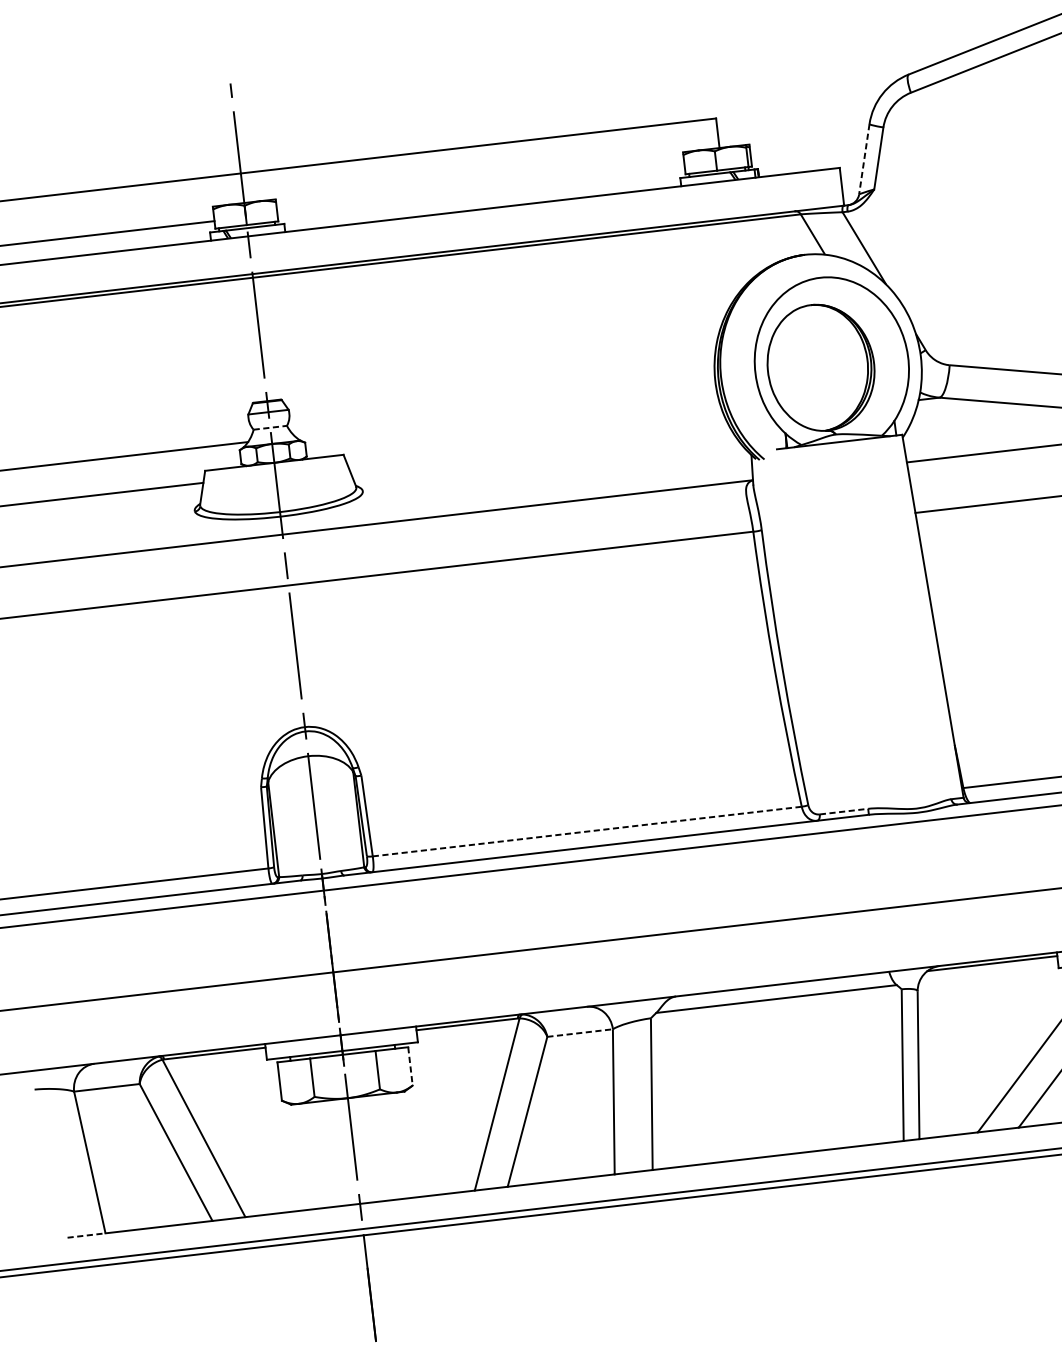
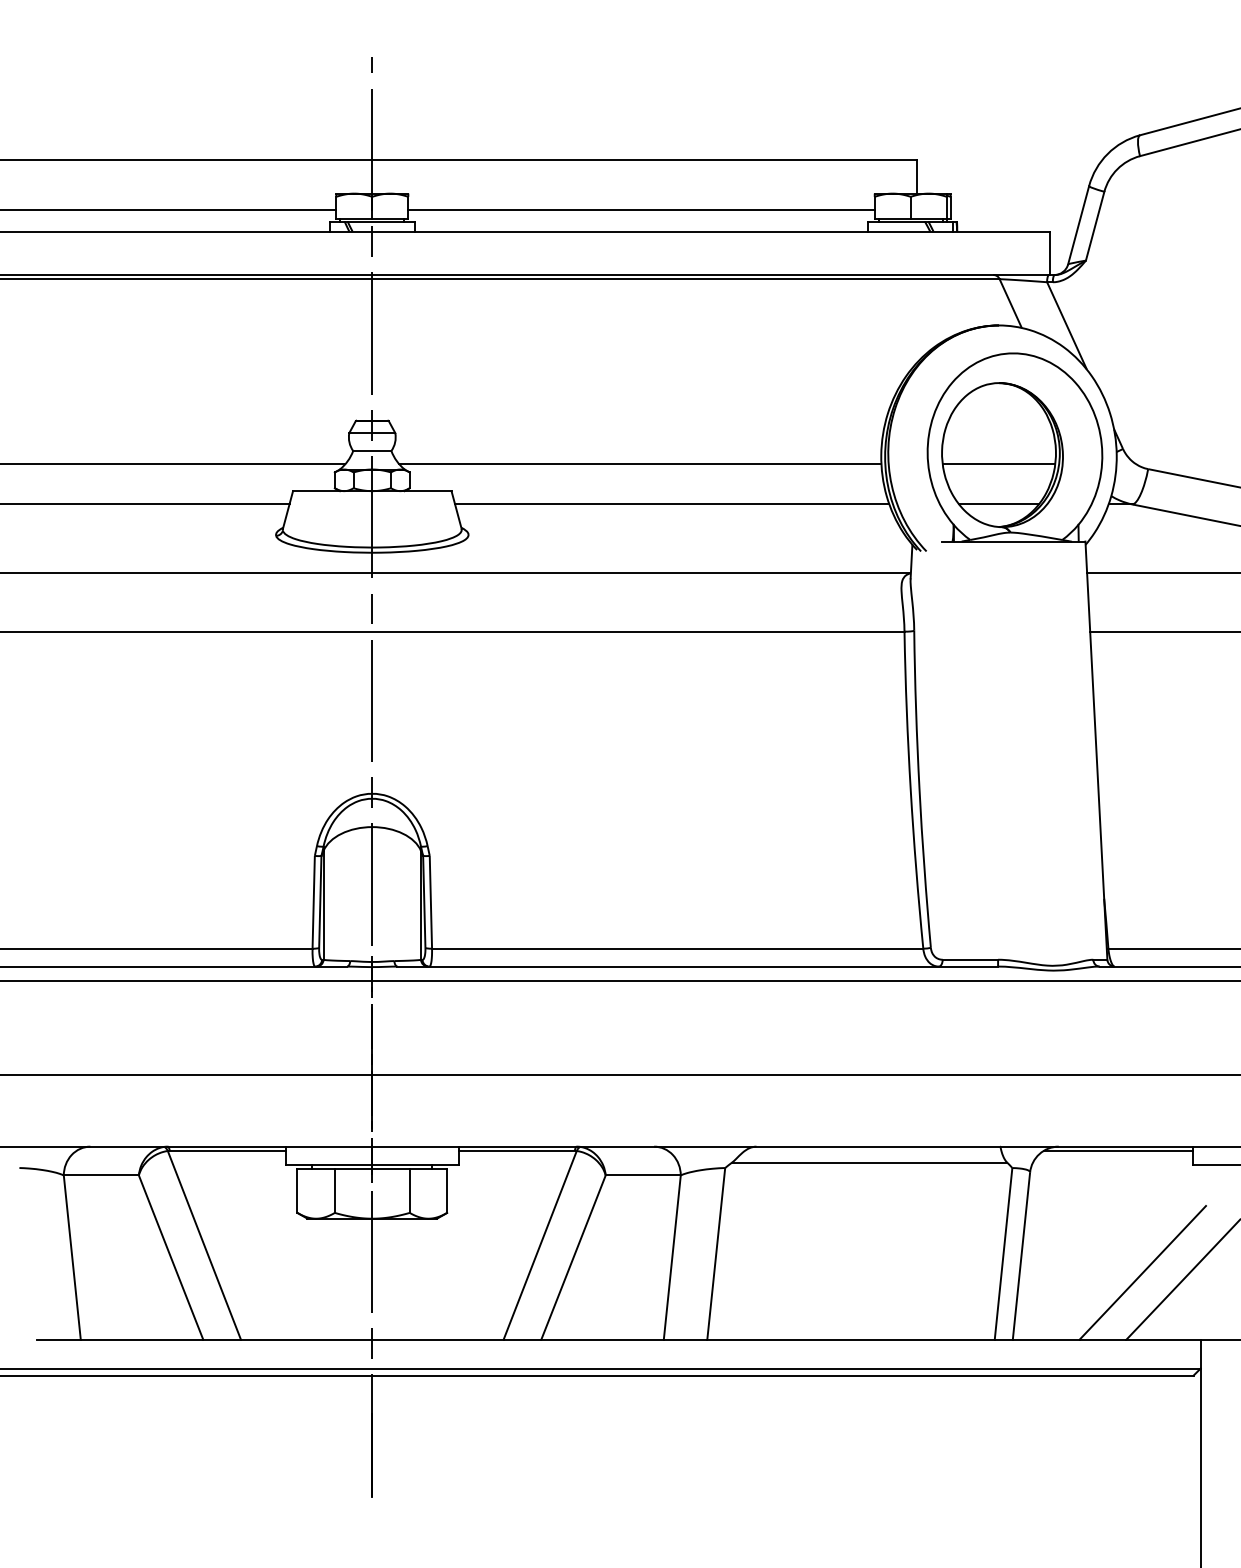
line: (864, 159) -> (1078, 225), dashed -> solid
line: (481, 190) -> (641, 210), added
line: (818, 376) -> (998, 464), added
line: (822, 411) -> (998, 504), added
line: (505, 412) -> (640, 464), added
line: (270, 428) -> (372, 451), dashed -> solid
line: (537, 444) -> (672, 504), added
line: (844, 811) -> (970, 959), dashed -> solid
line: (587, 831) -> (677, 948), dashed -> solid
line: (580, 1033) -> (643, 1175), dashed -> solid
line: (410, 1065) -> (447, 1190), dashed -> solid
line: (86, 1235) -> (59, 1339), dashed -> solid

